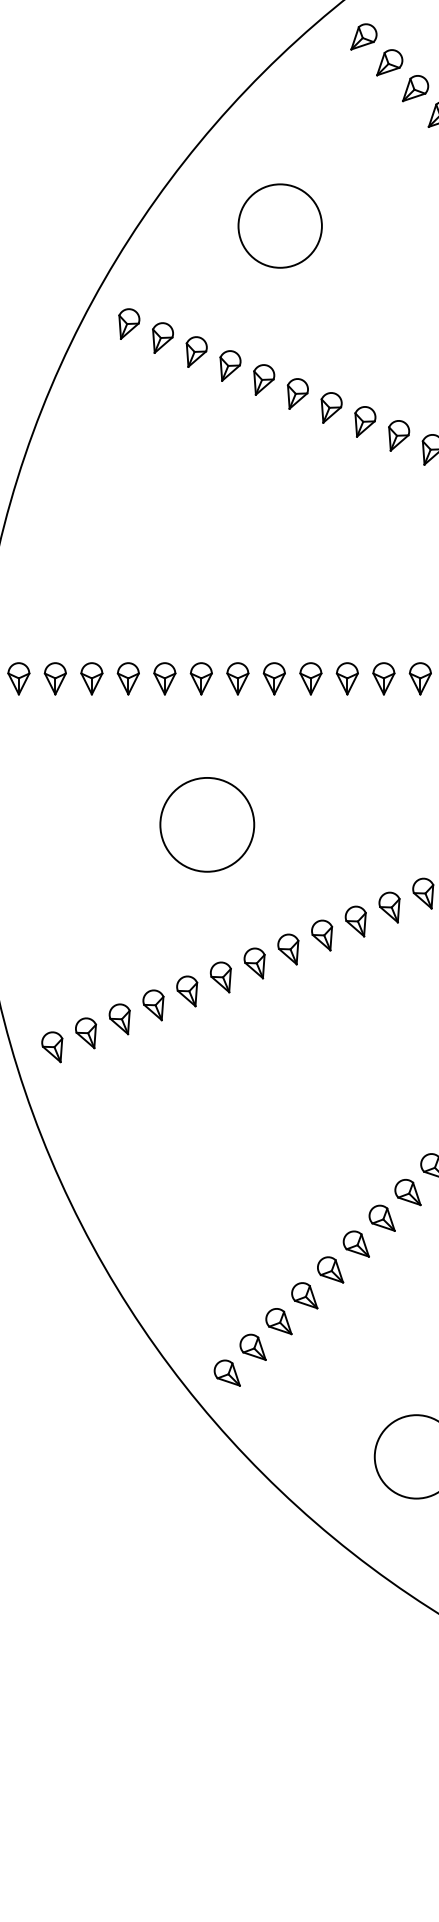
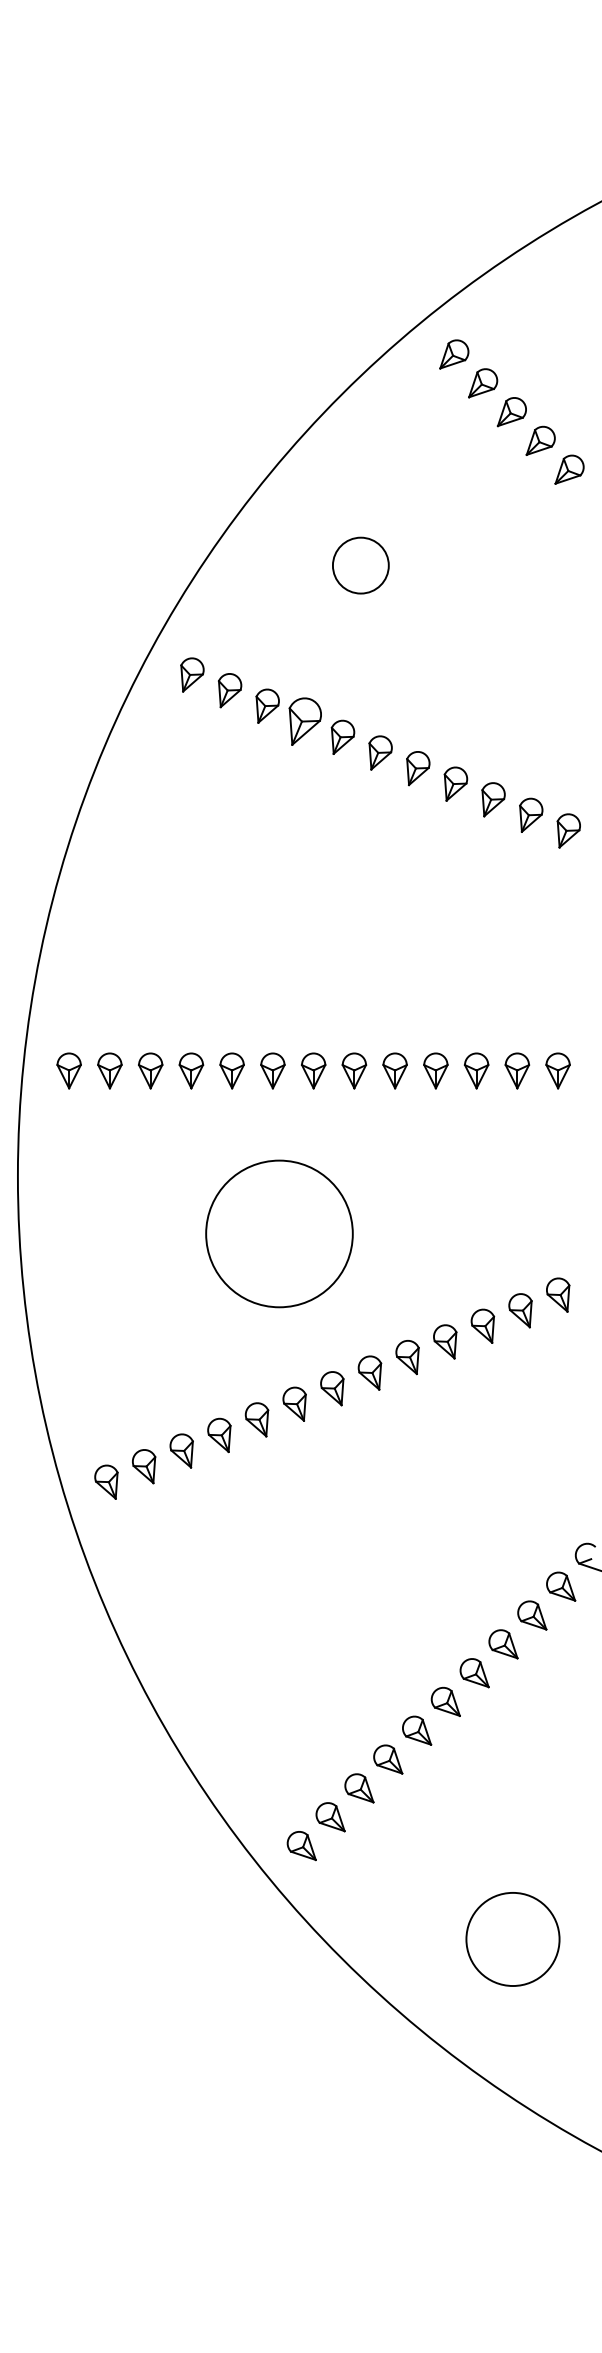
circle: (279, 225) -> (360, 565), size x0.6
part: (230, 365) -> (305, 721), size x1.4
circle: (207, 824) -> (279, 1233), size x1.4

